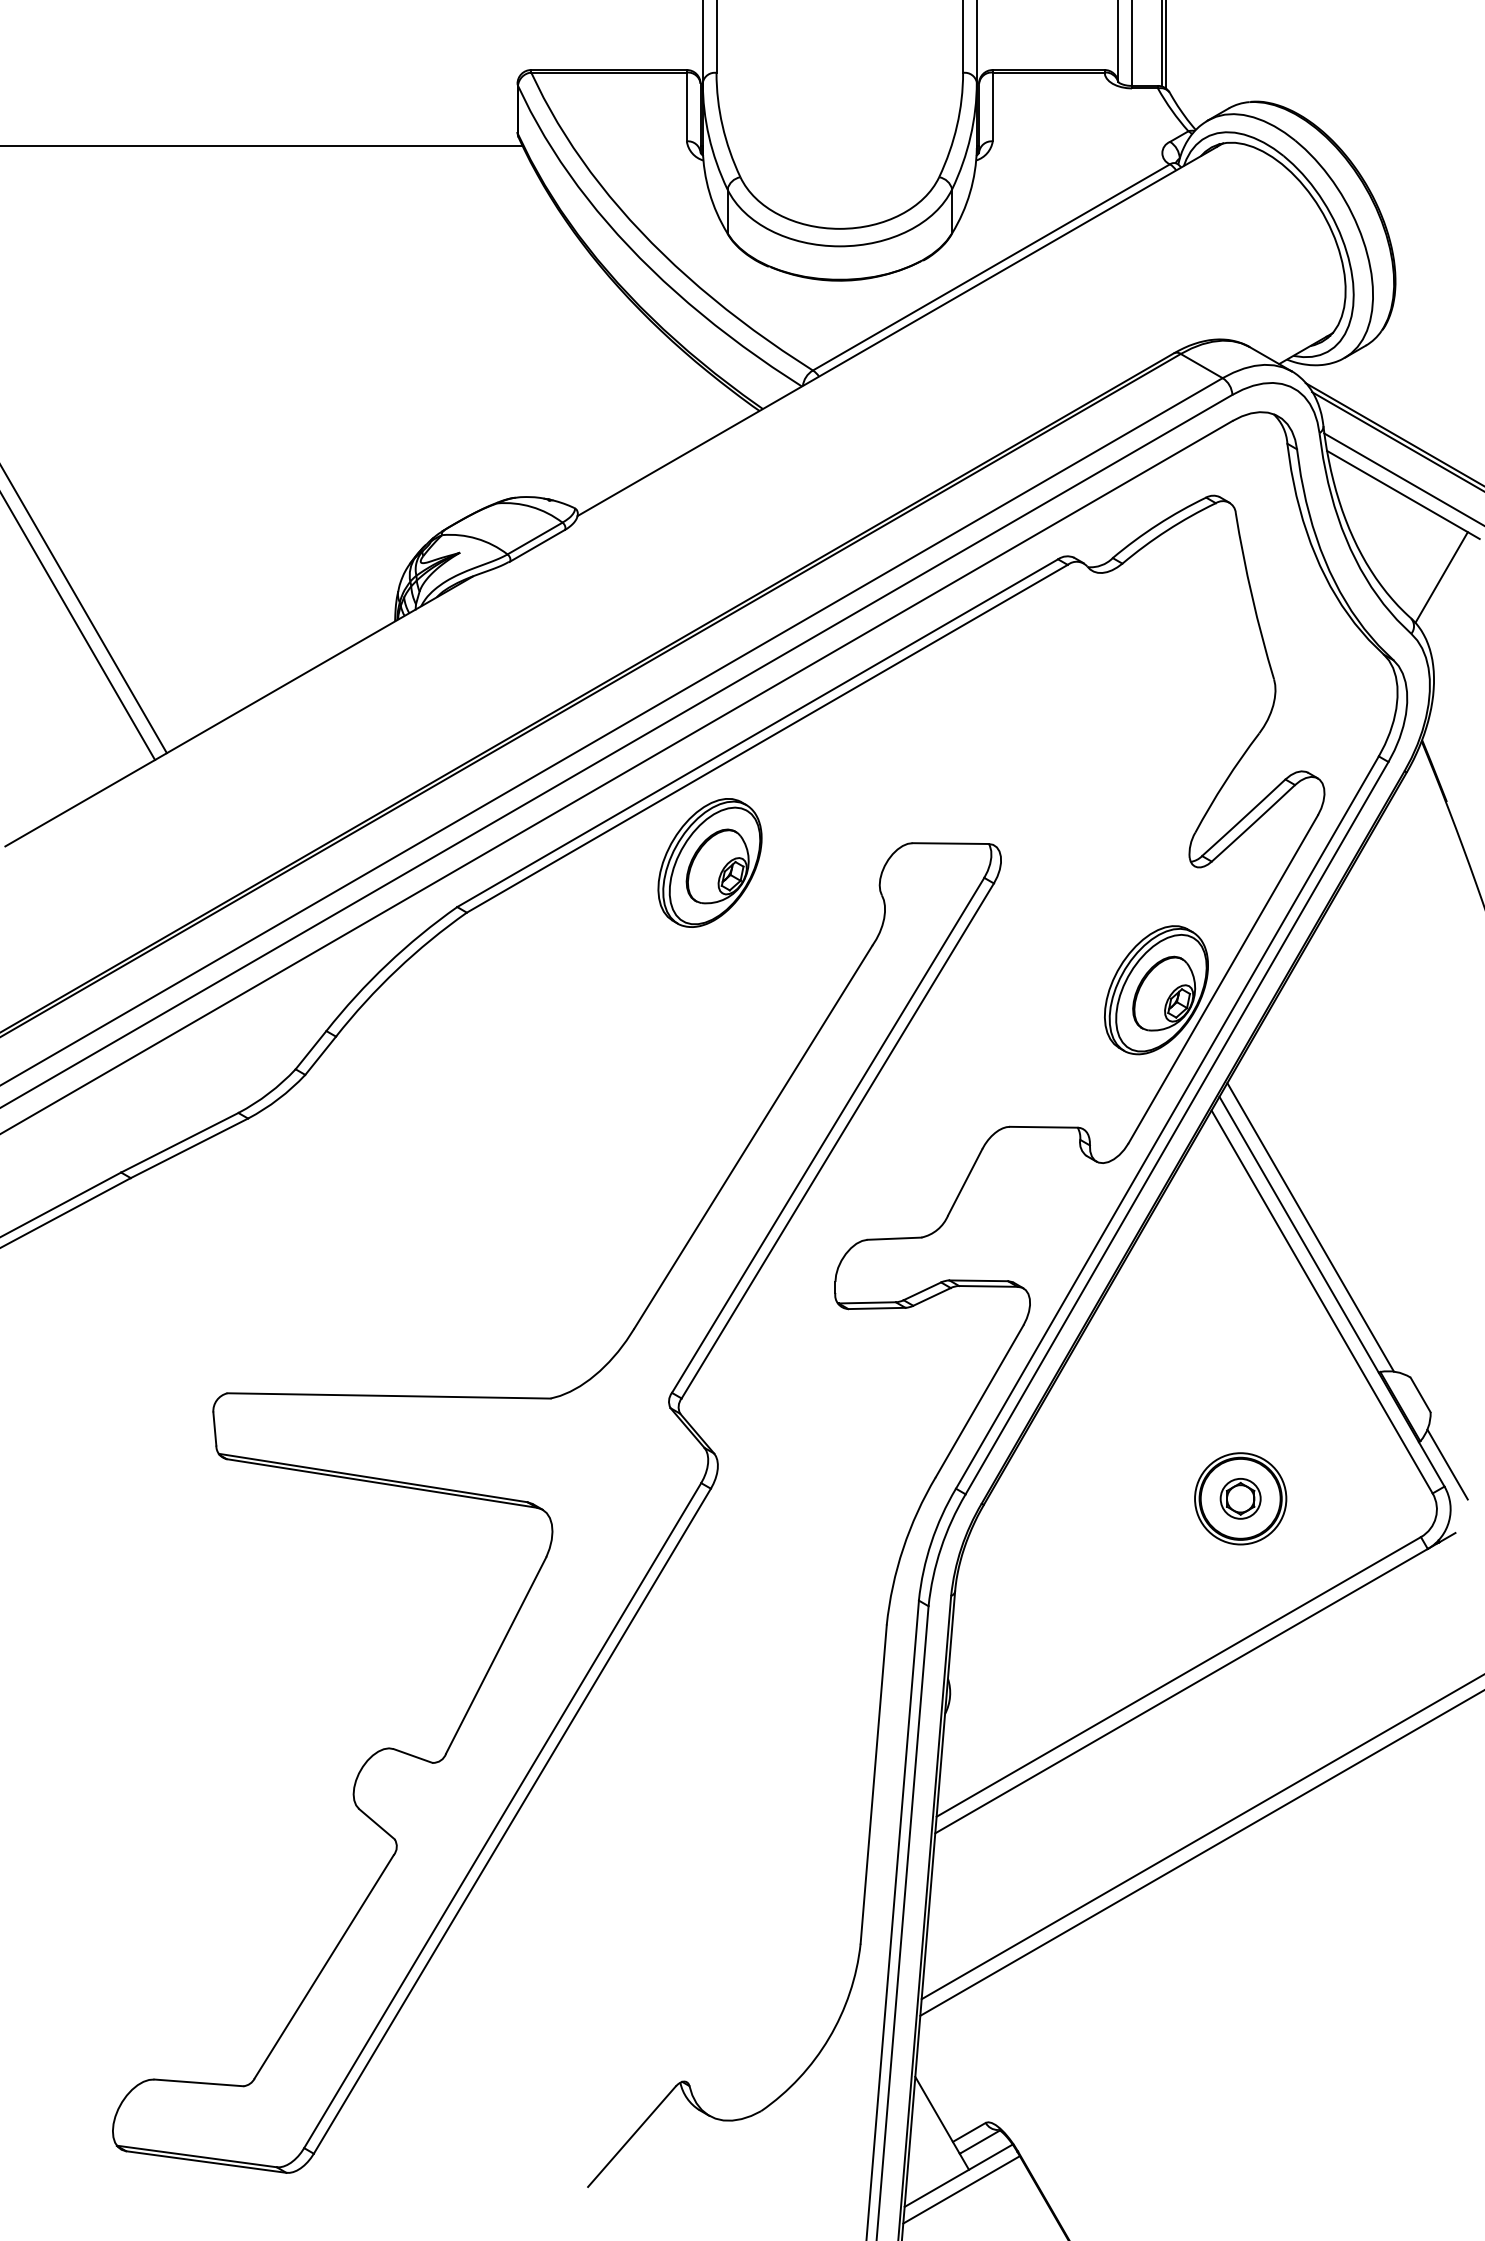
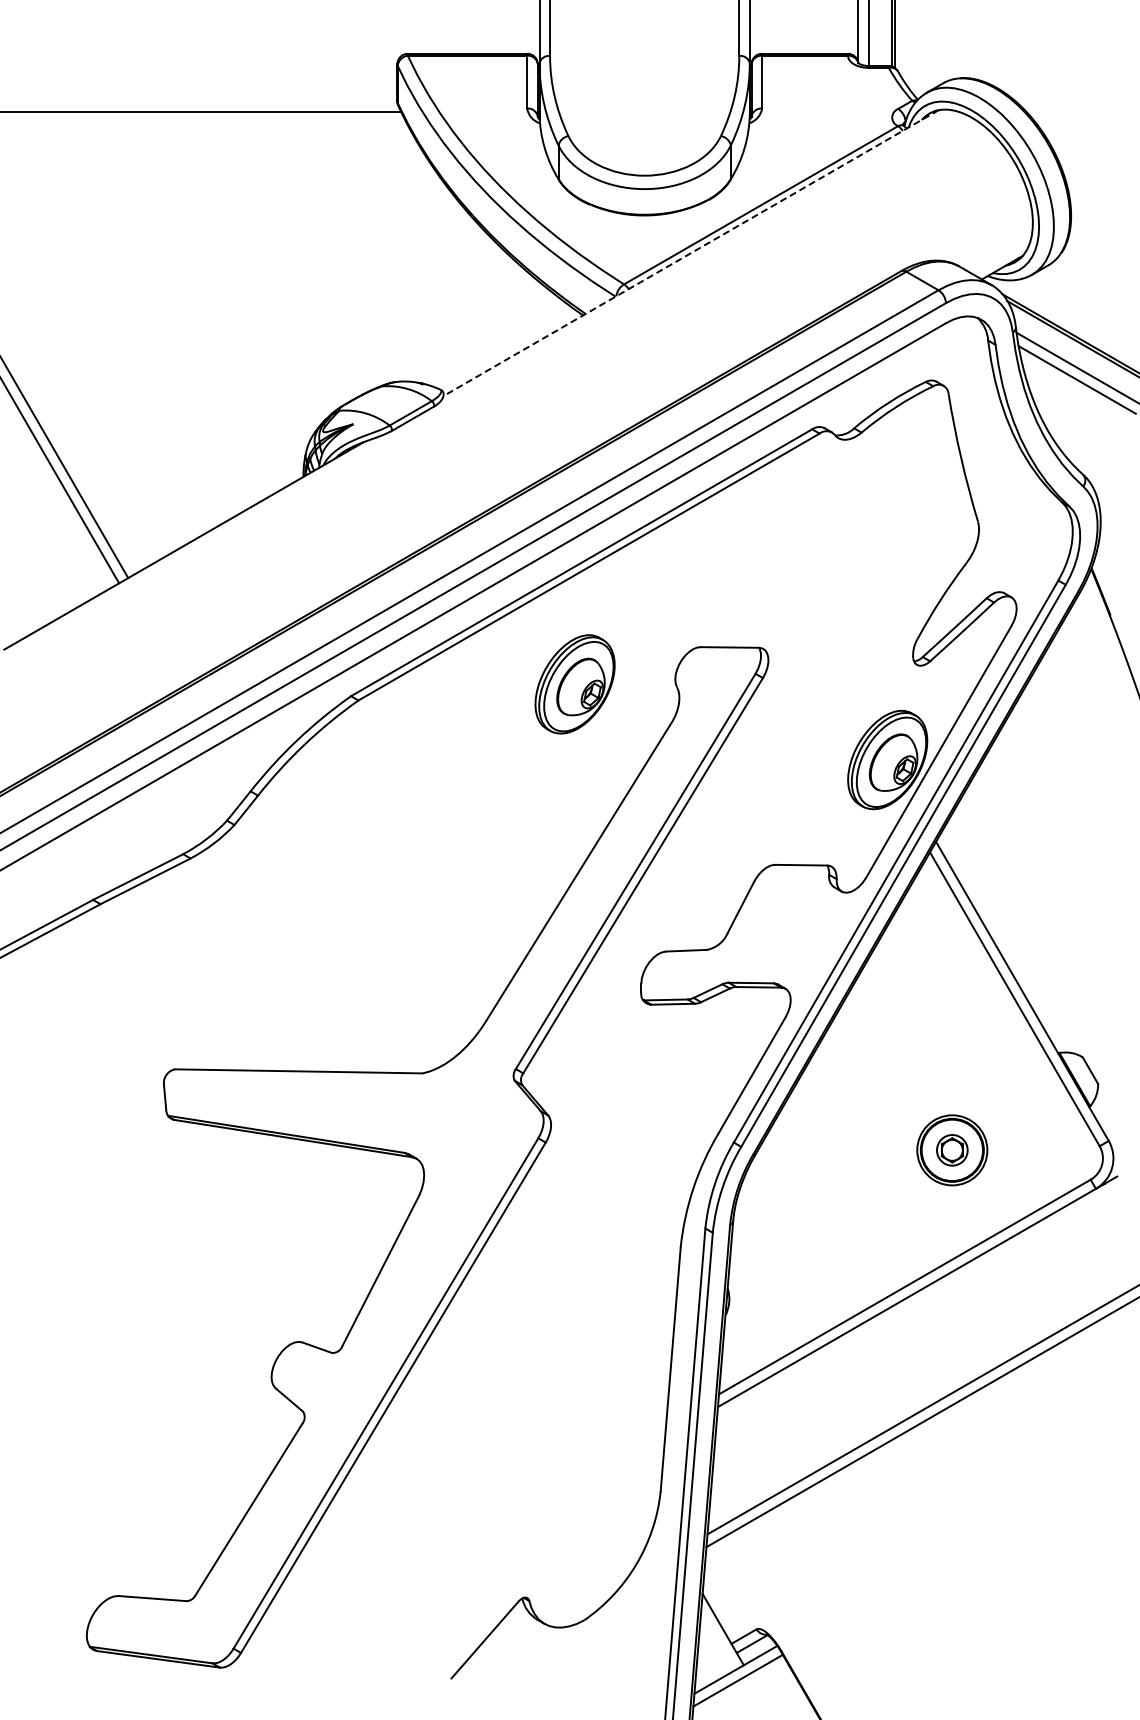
line: (899, 330) -> (690, 253), solid -> dashed
line: (1441, 577) -> (1106, 443), removed
part: (709, 863) -> (574, 684), moved
line: (1309, 1226) -> (1005, 941), removed
line: (1446, 1463) -> (1110, 1123), removed

